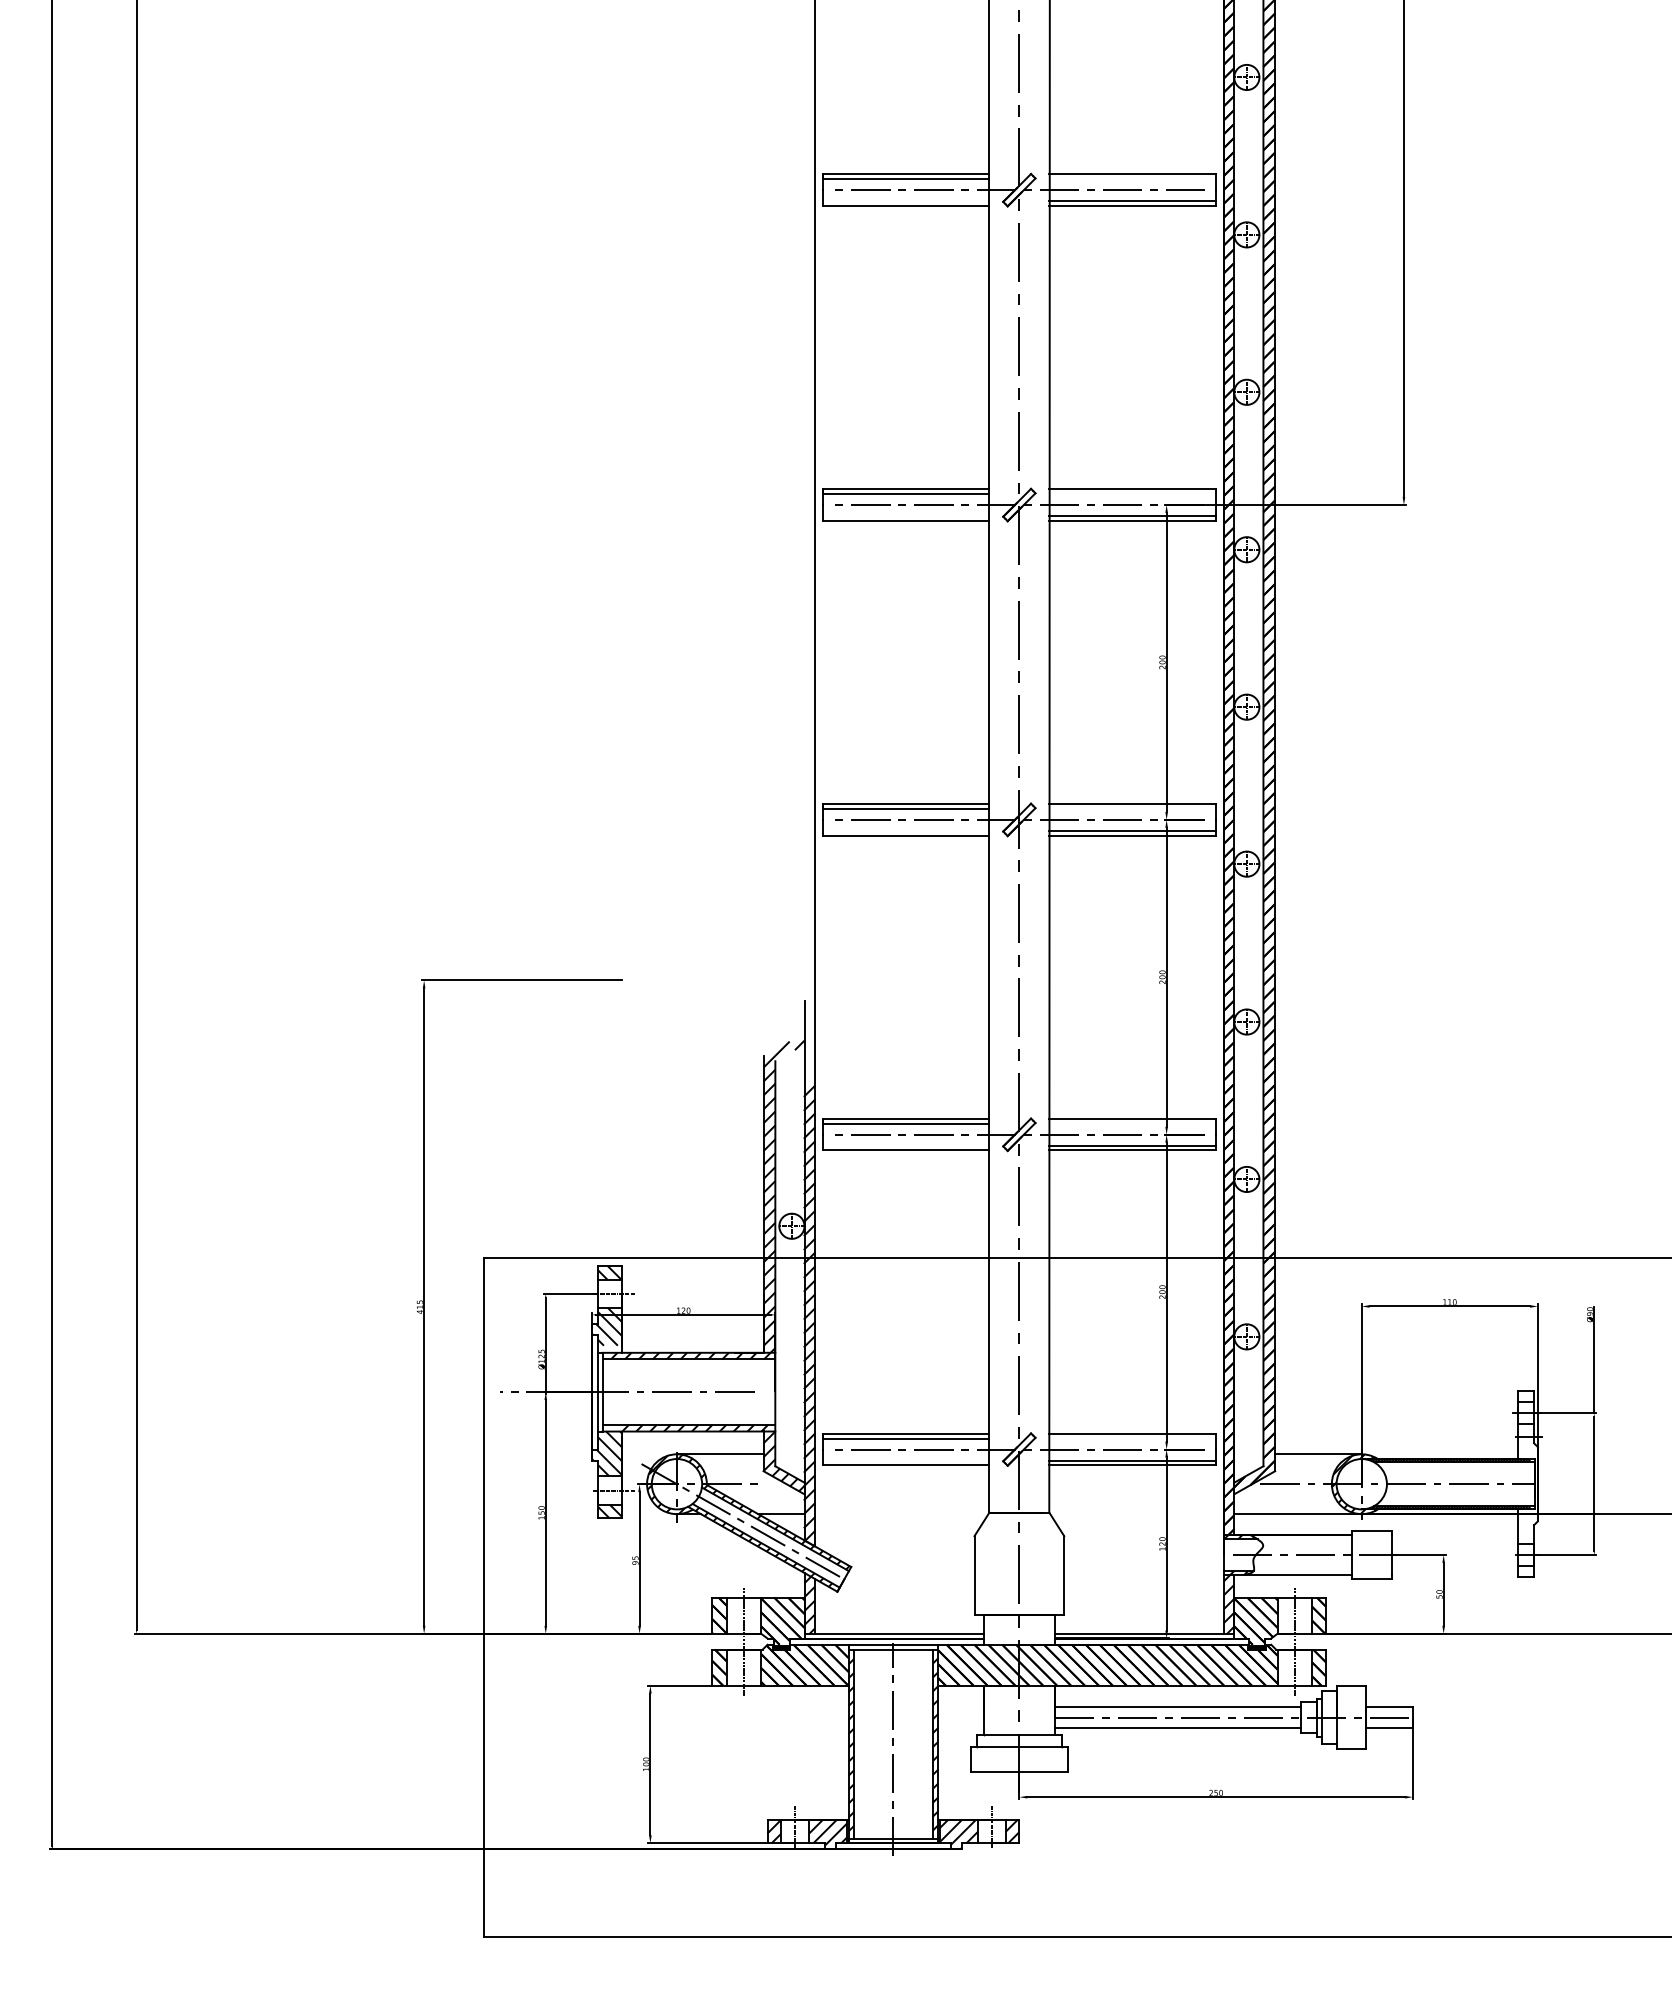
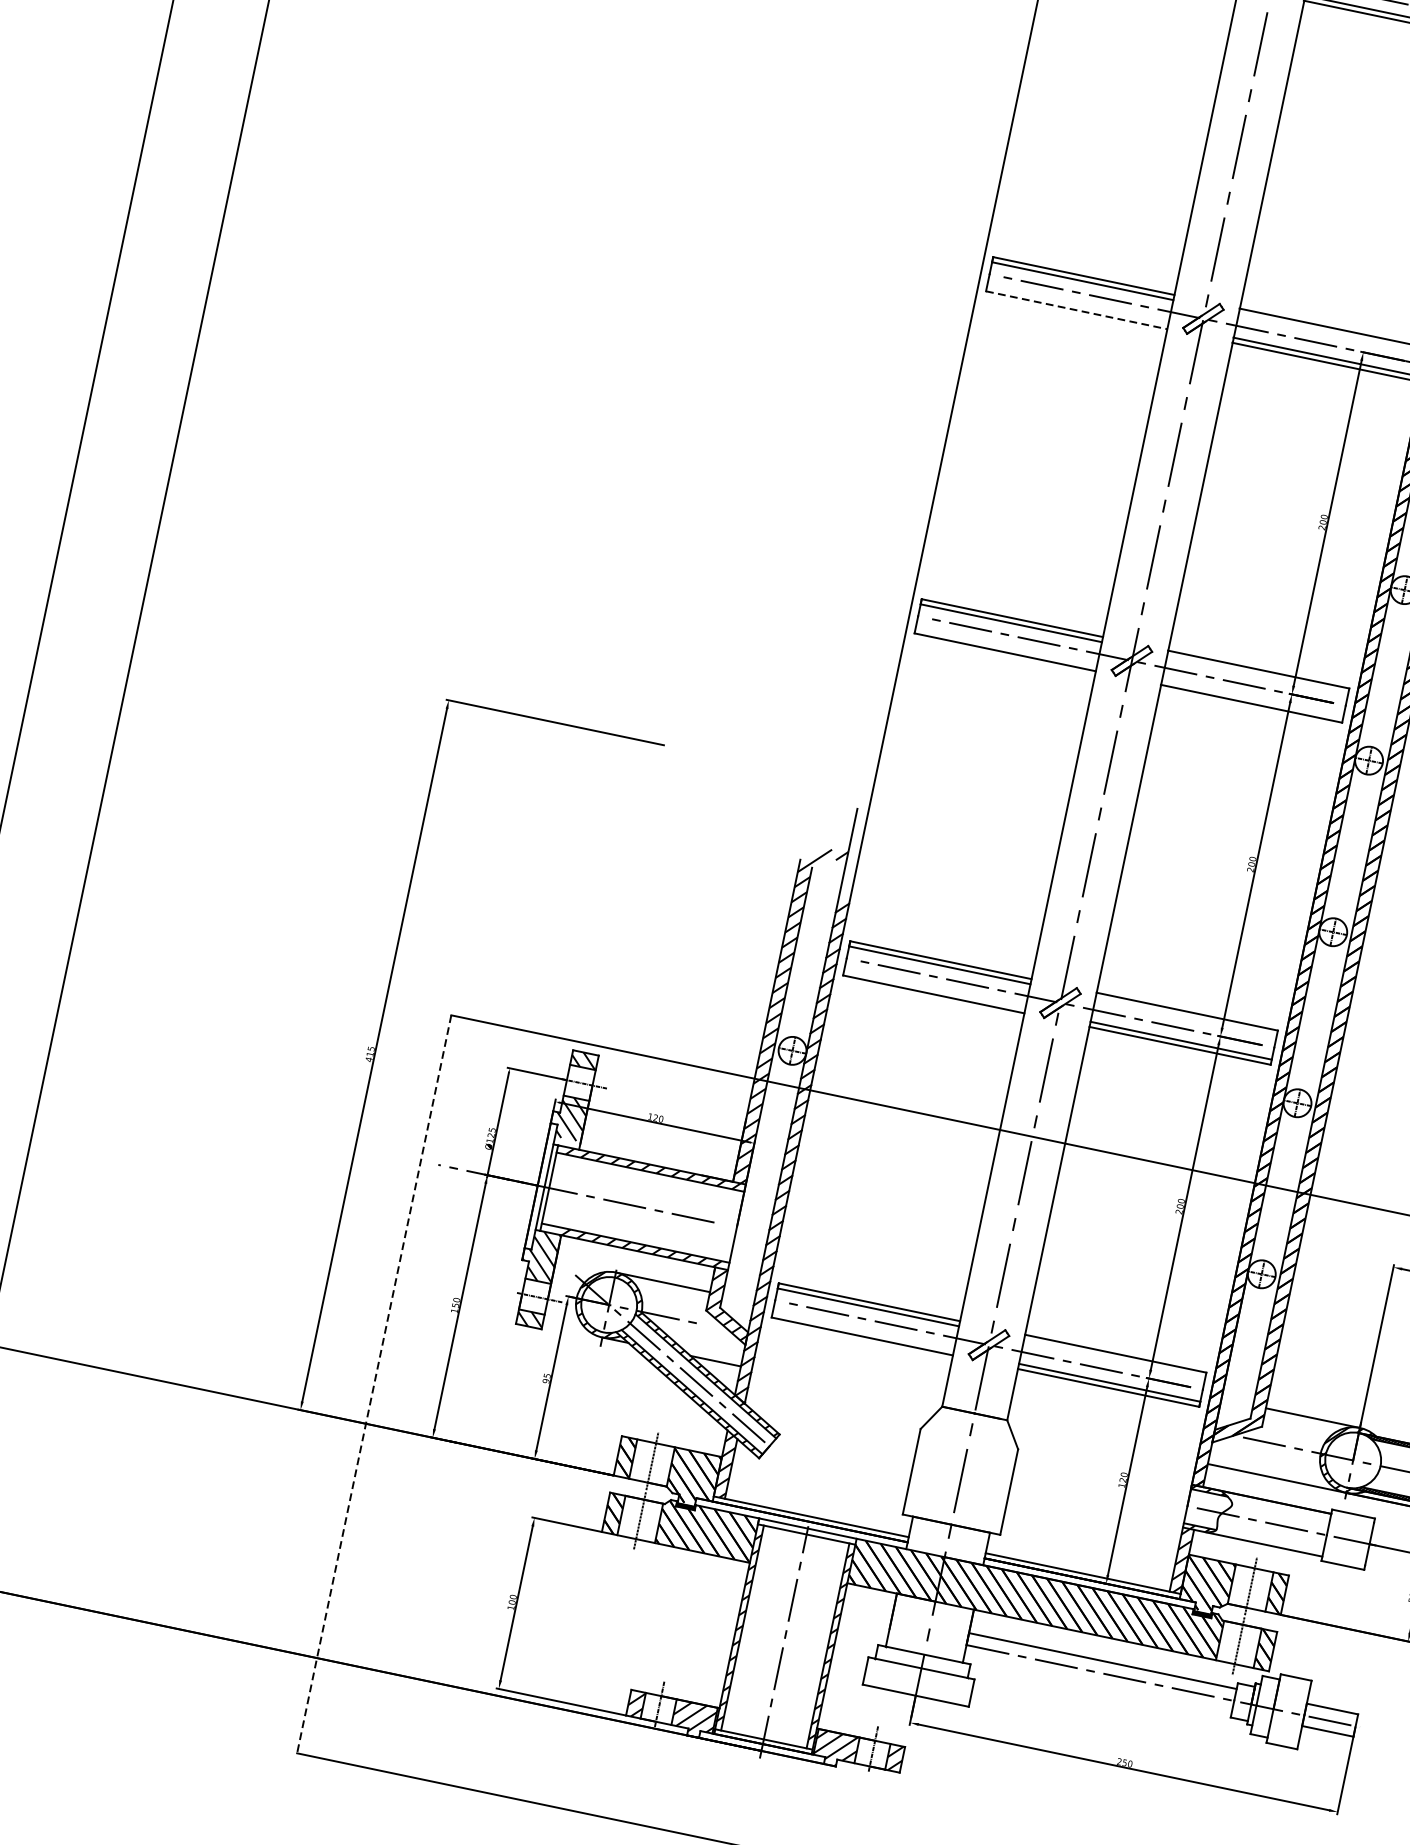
line: (906, 520) -> (1077, 310), solid -> dashed
line: (1132, 830) -> (1252, 698), removed
line: (484, 1597) -> (374, 1384), solid -> dashed
line: (1177, 1727) -> (1097, 1682), removed

